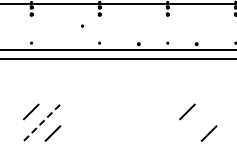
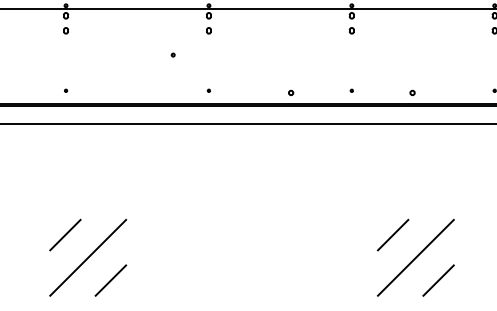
line: (42, 122) -> (89, 257), dashed -> solid
line: (198, 122) -> (416, 257), added

